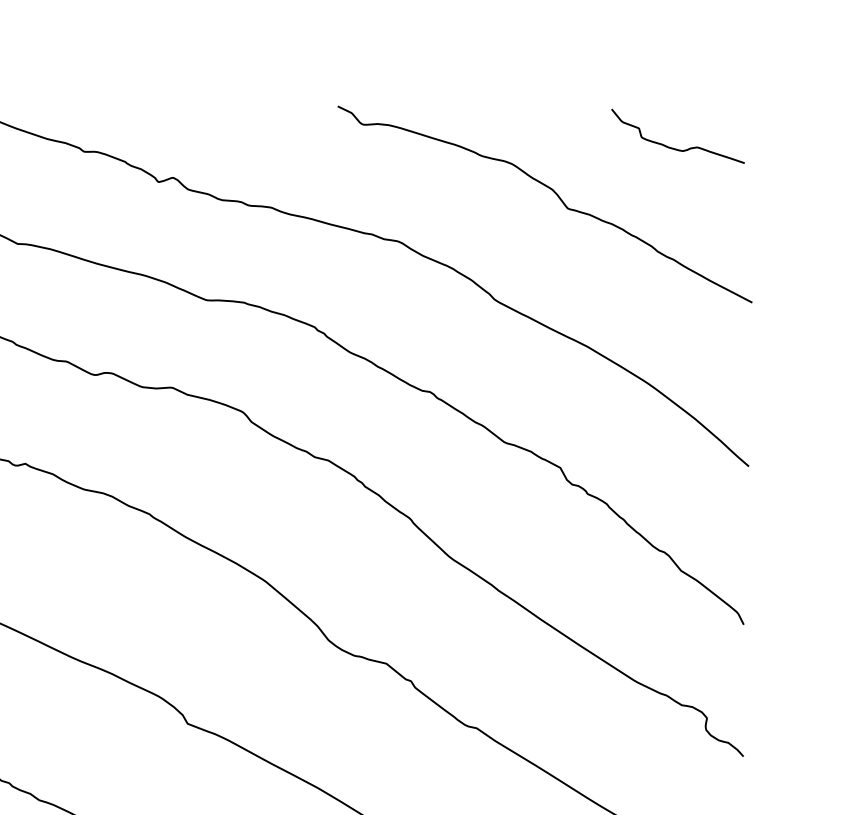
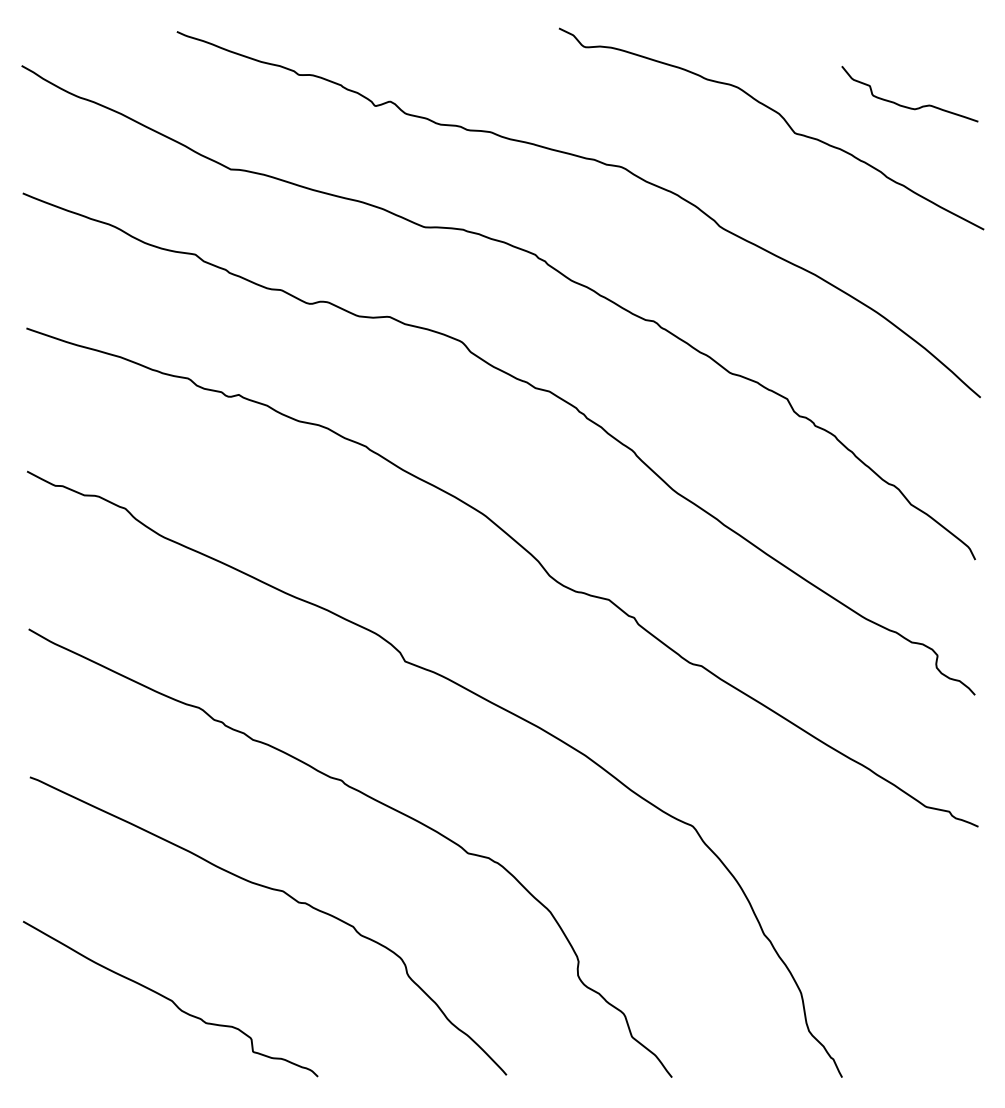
curve: (672, 147) -> (904, 105), moved

